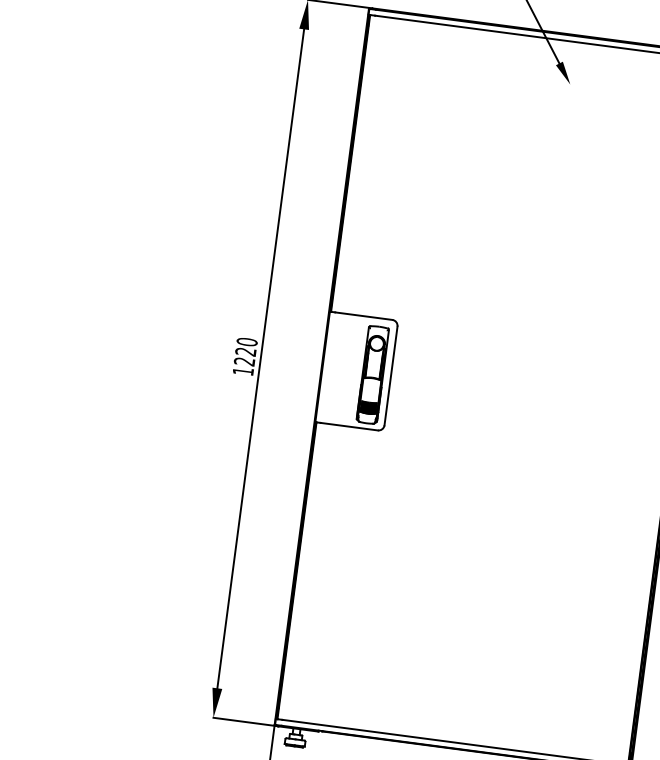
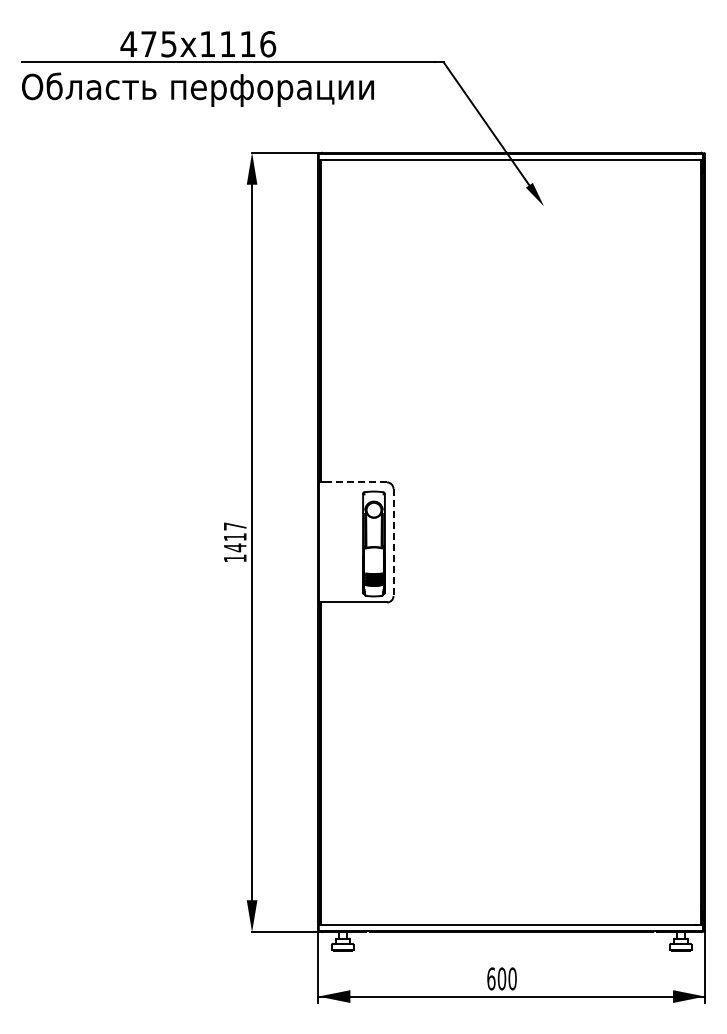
line: (363, 316) -> (355, 482), solid -> dashed
text: (245, 352) -> (234, 537), 1220 -> 1417
line: (390, 375) -> (393, 542), solid -> dashed

